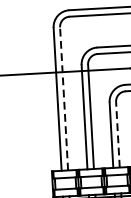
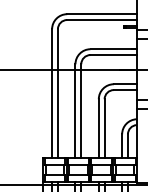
line: (63, 98) -> (57, 93), dashed -> solid
line: (117, 134) -> (104, 128), dashed -> solid

